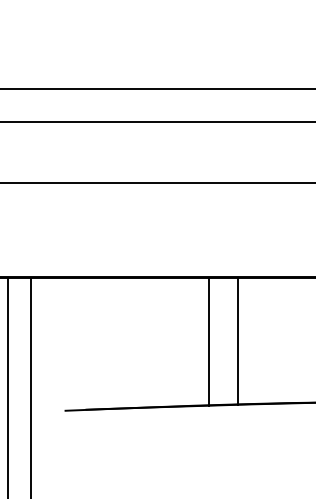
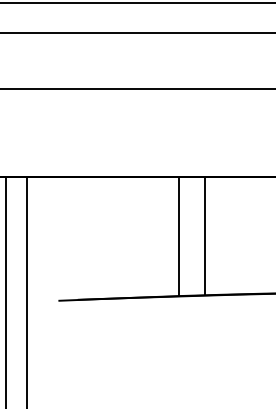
line: (237, 340) -> (204, 235), moved
line: (209, 341) -> (179, 236), moved

